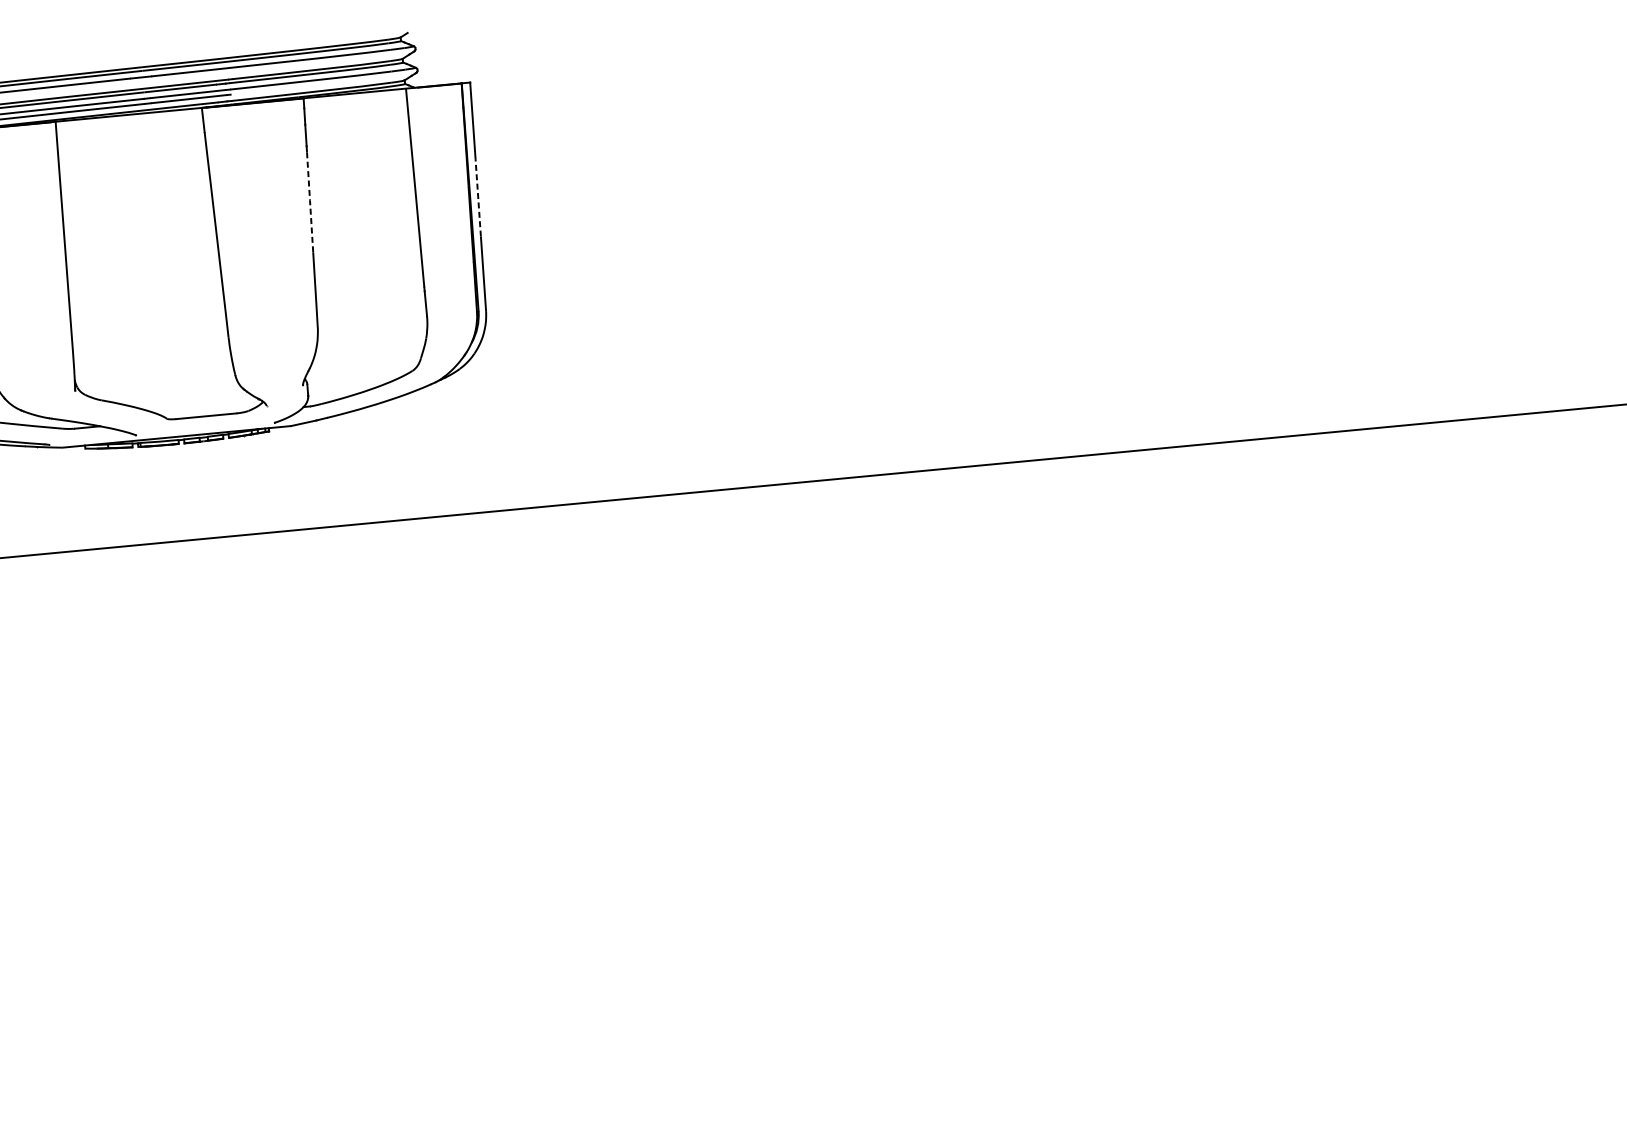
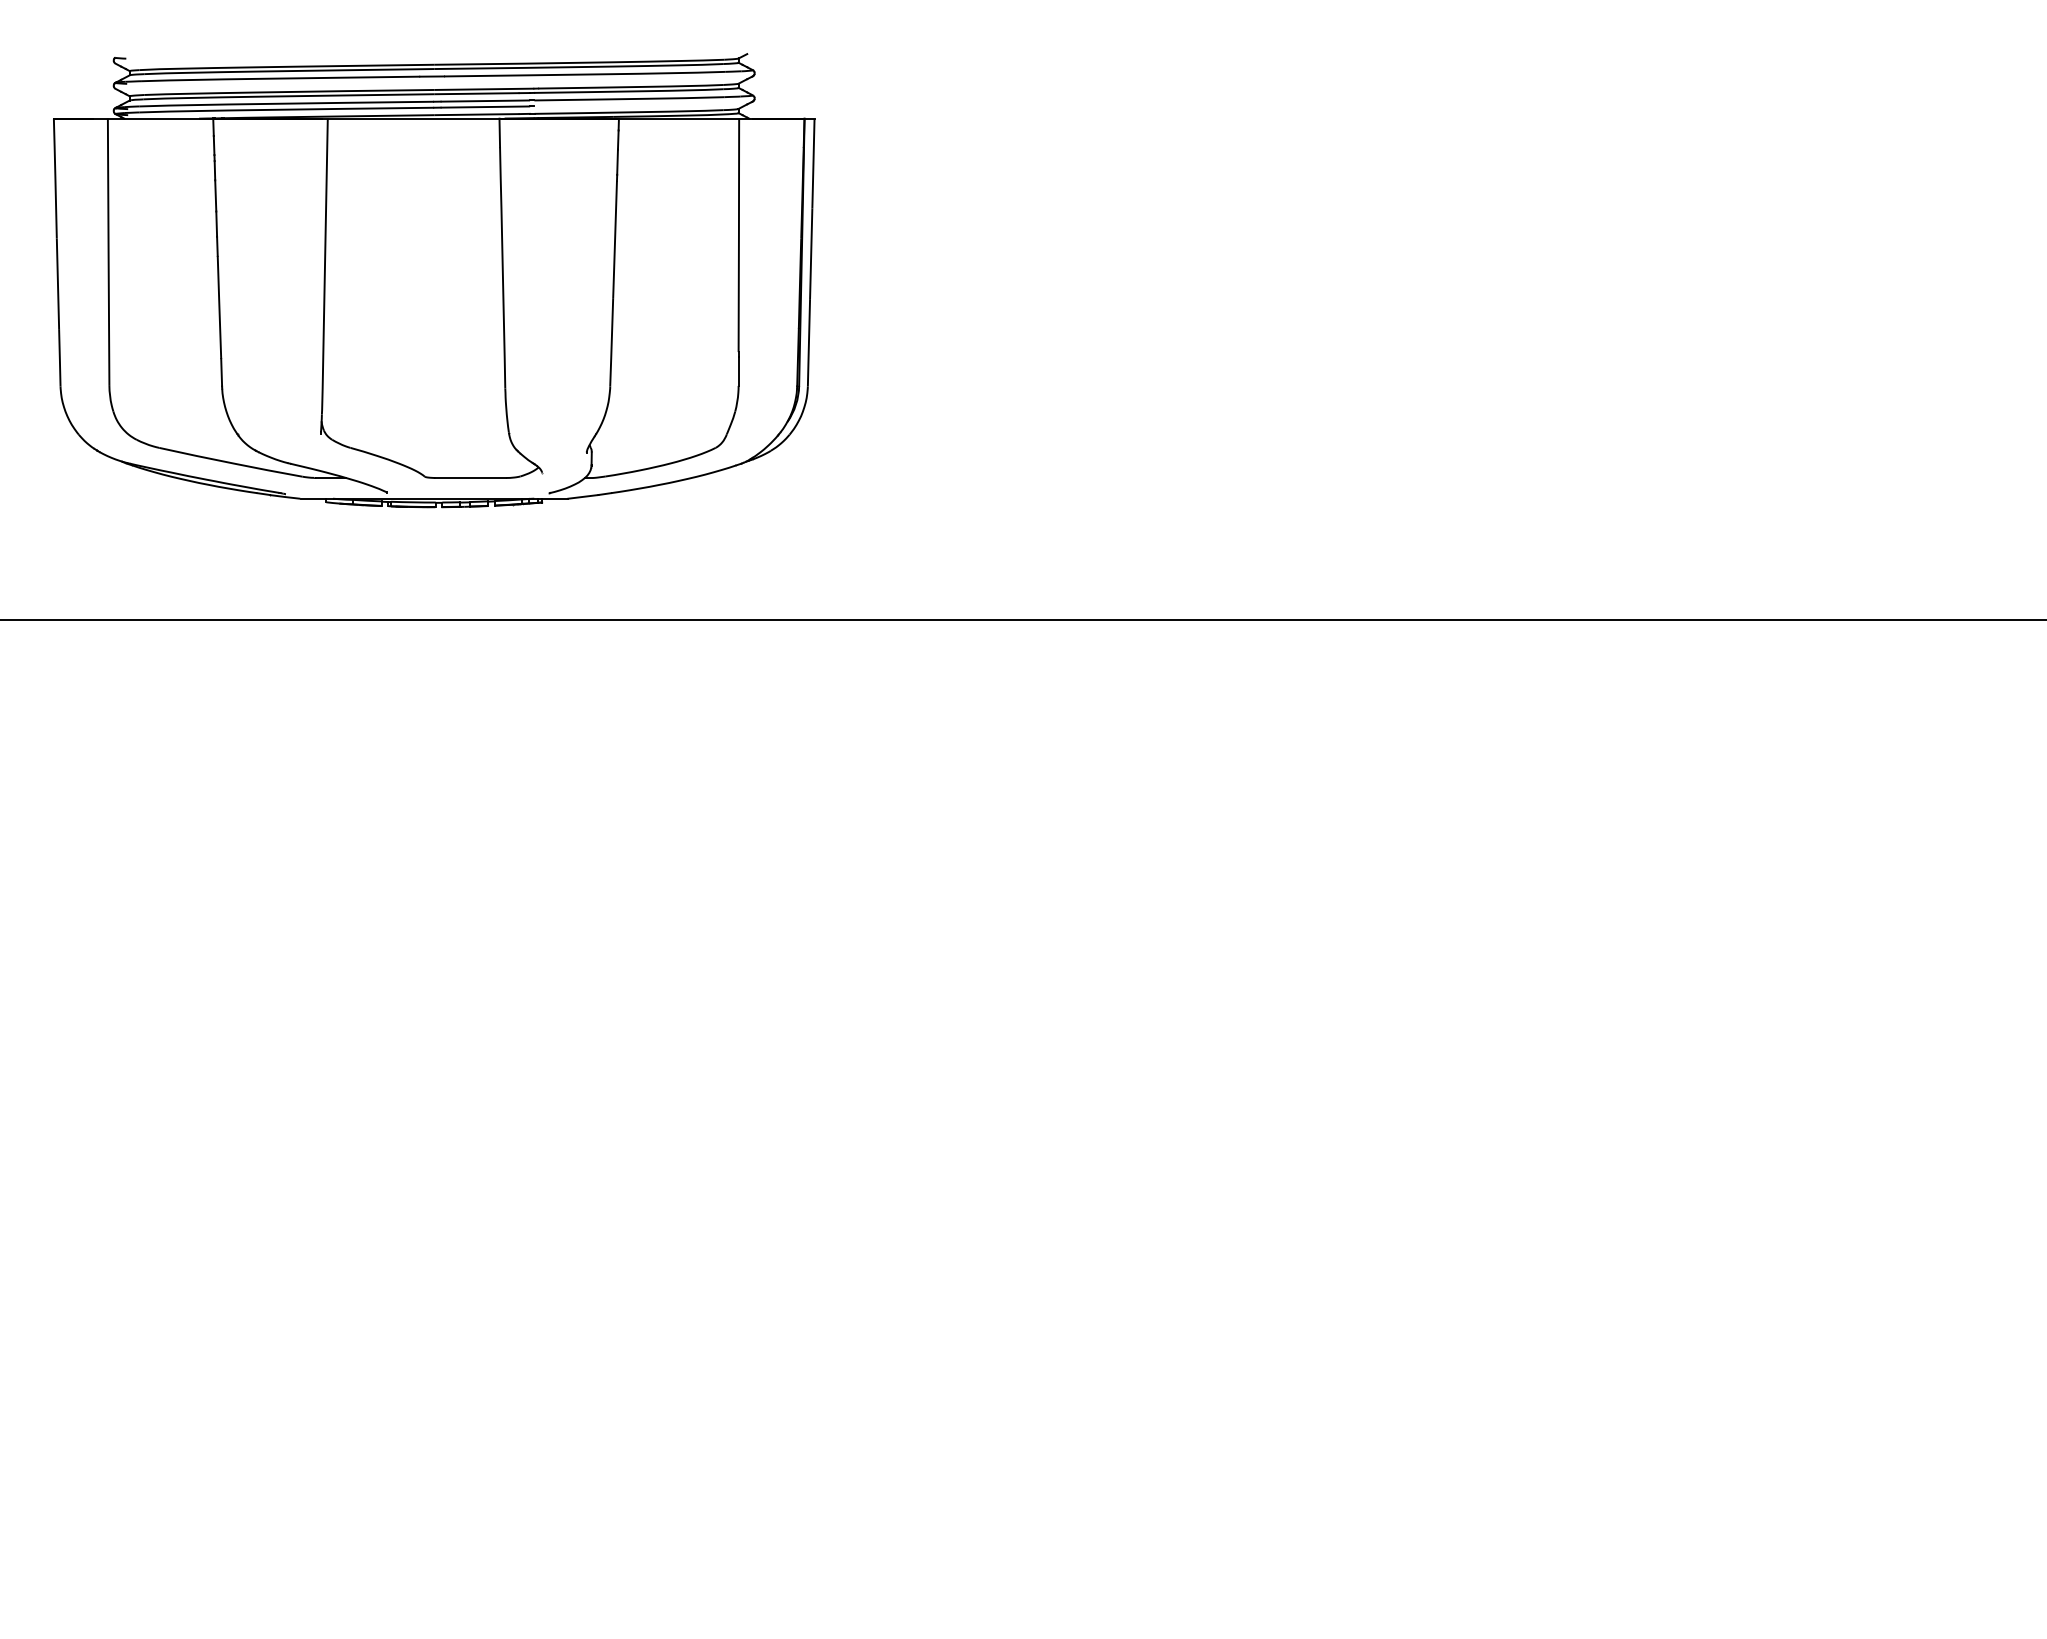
line: (478, 197) -> (811, 253), dashed -> solid
line: (310, 202) -> (615, 240), dashed -> solid

